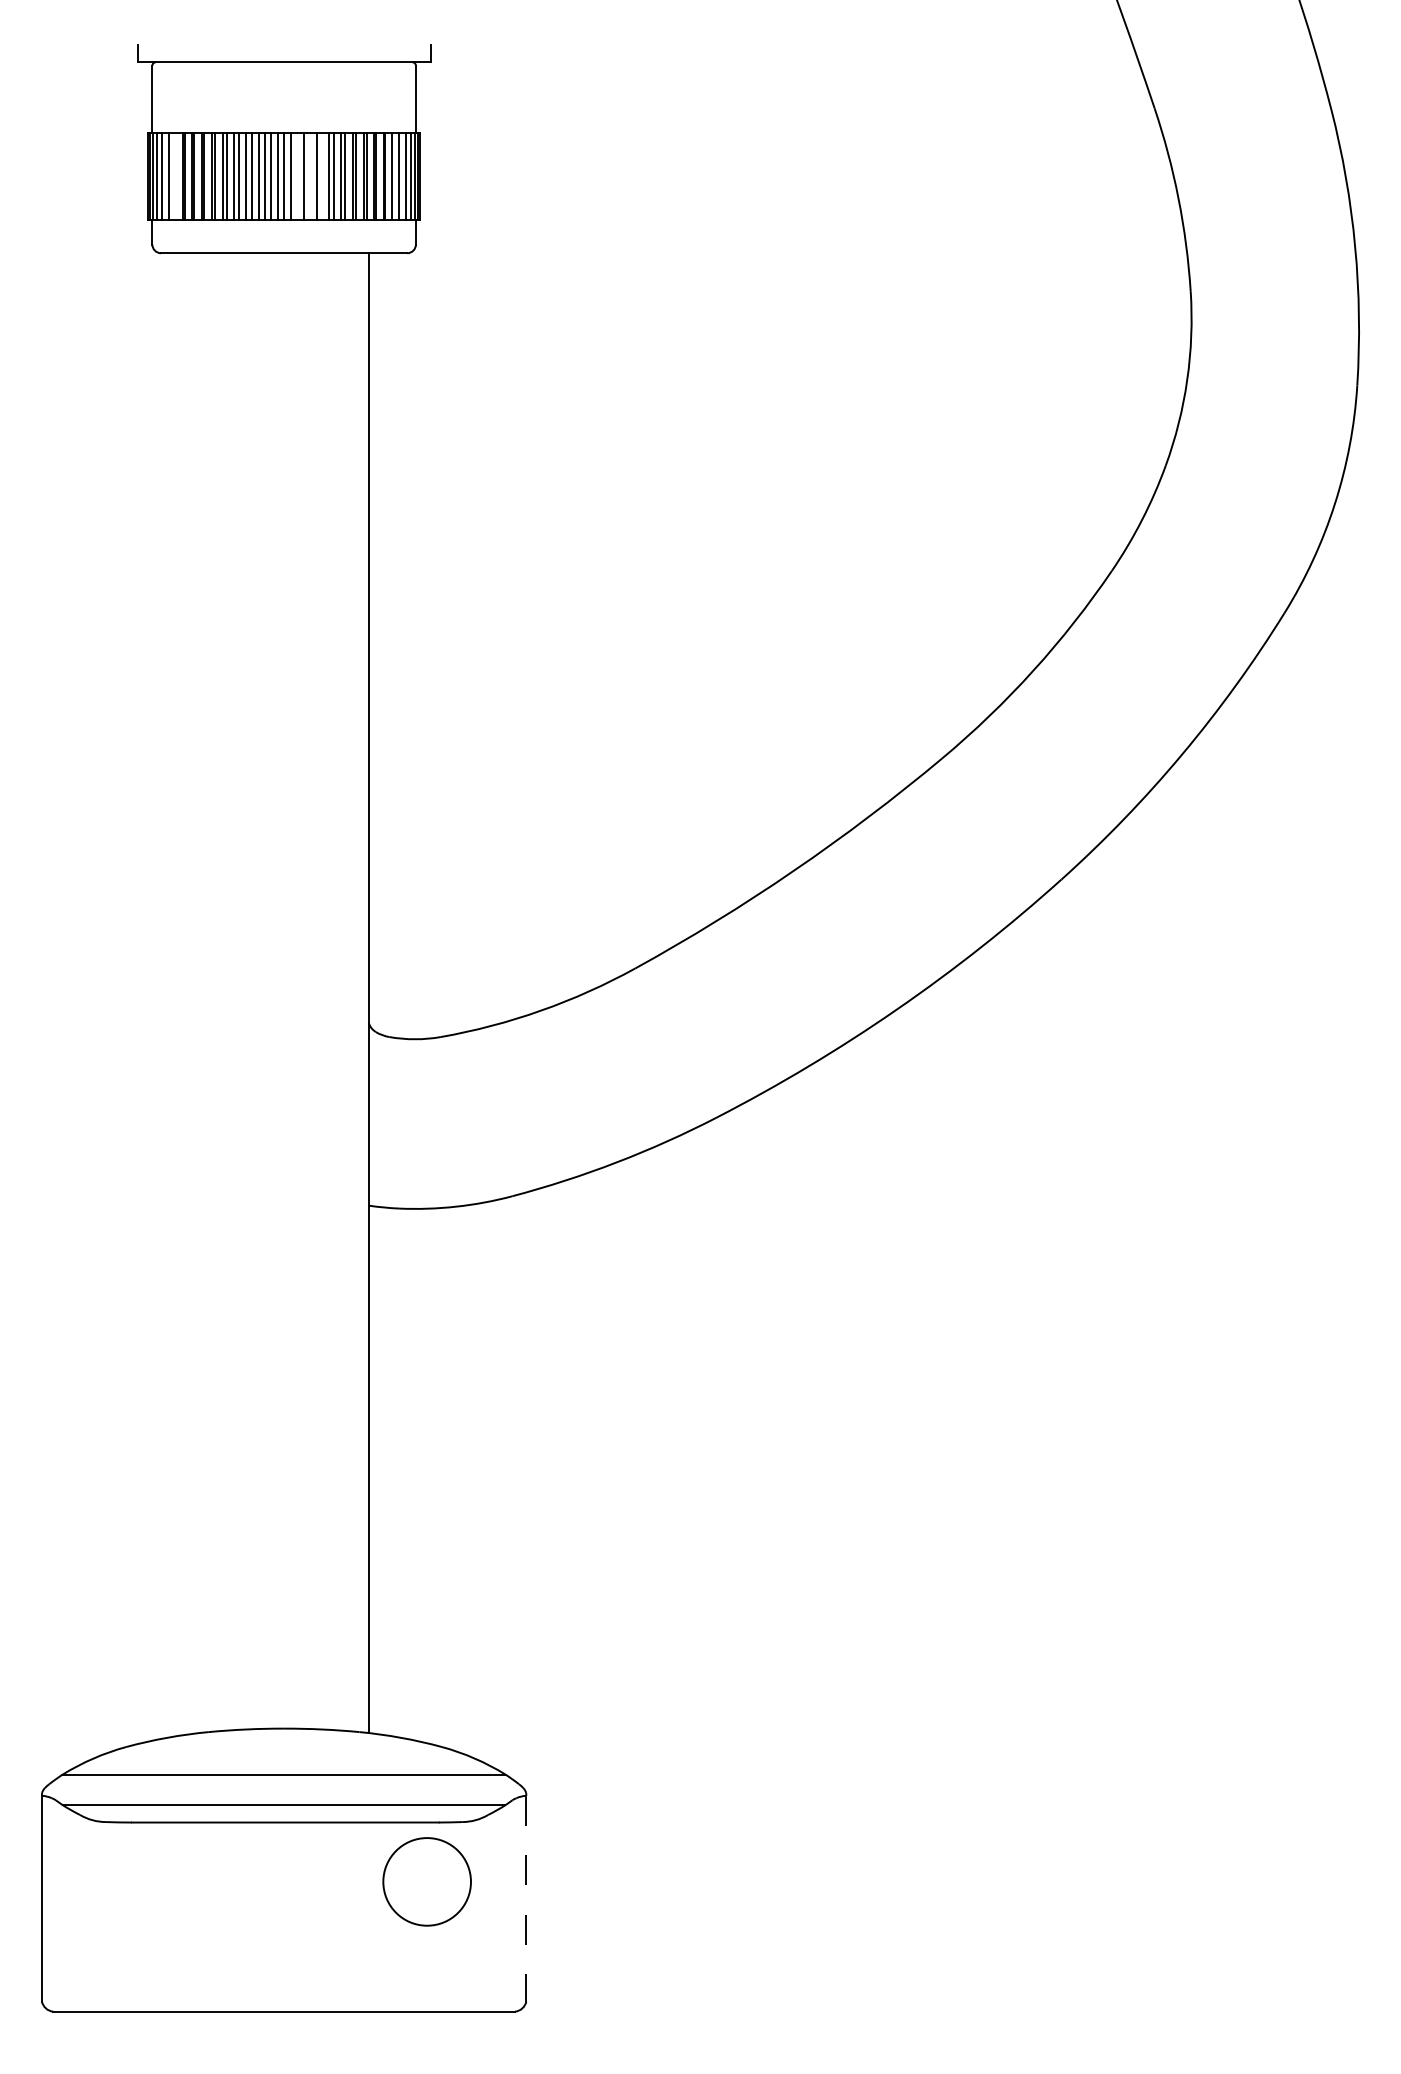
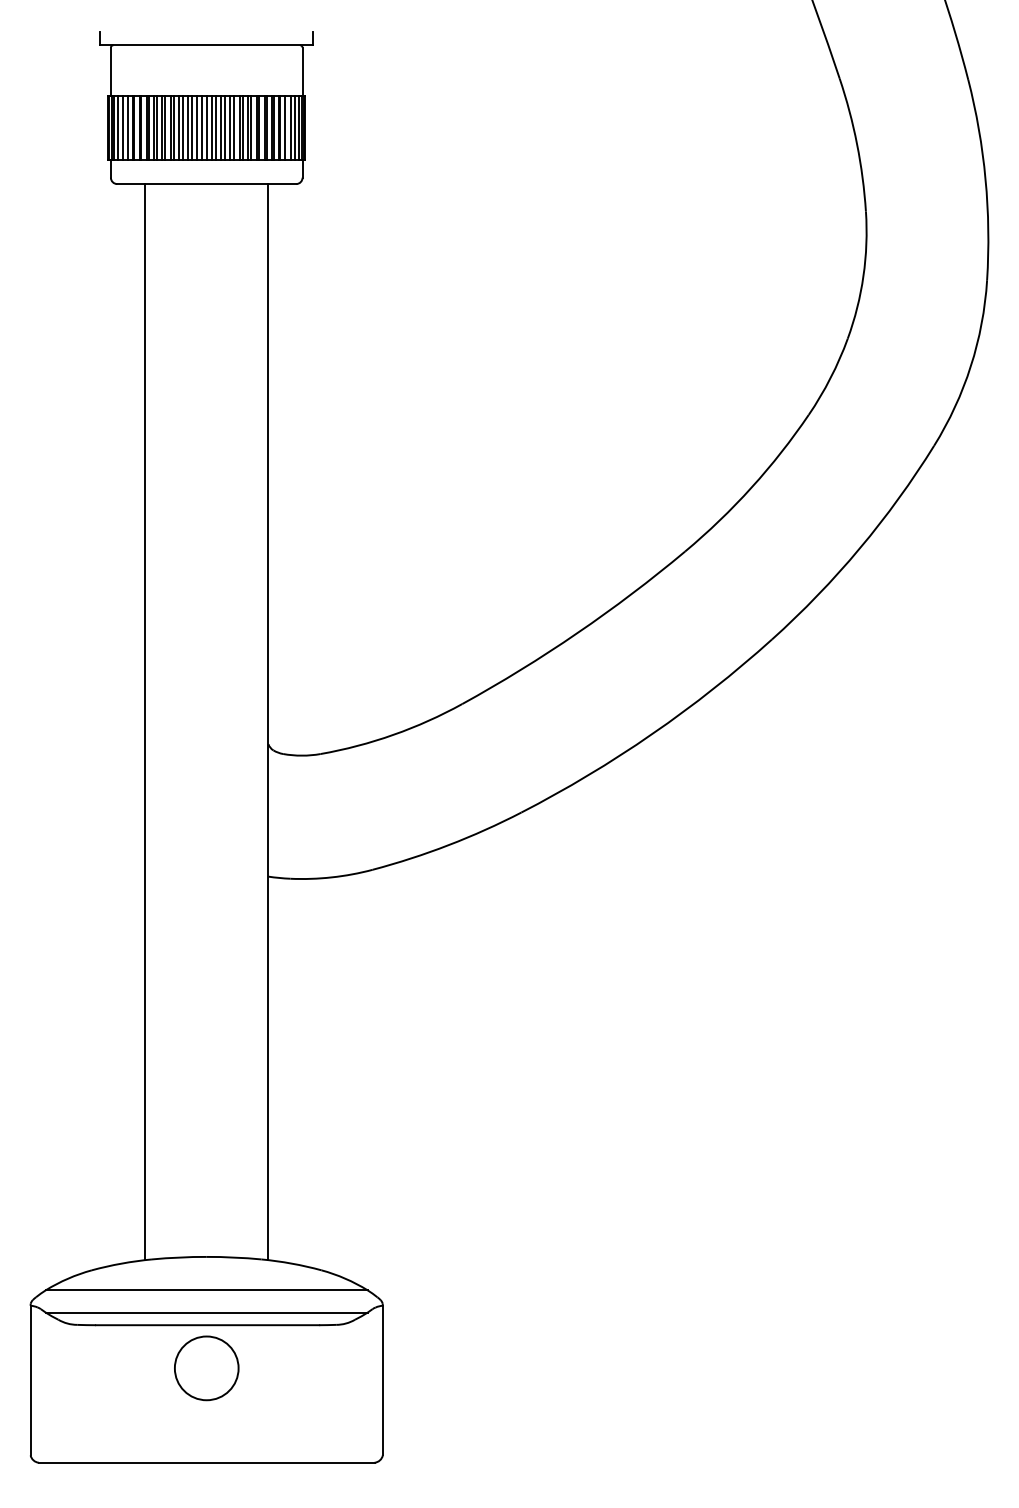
line: (176, 176) -> (128, 128), added
line: (296, 176) -> (215, 128), added
line: (309, 176) -> (225, 128), added
line: (322, 176) -> (234, 128), added
line: (198, 993) -> (144, 722), added
circle: (426, 1882) -> (206, 1368), moved
line: (525, 1898) -> (382, 1380), dashed -> solid

